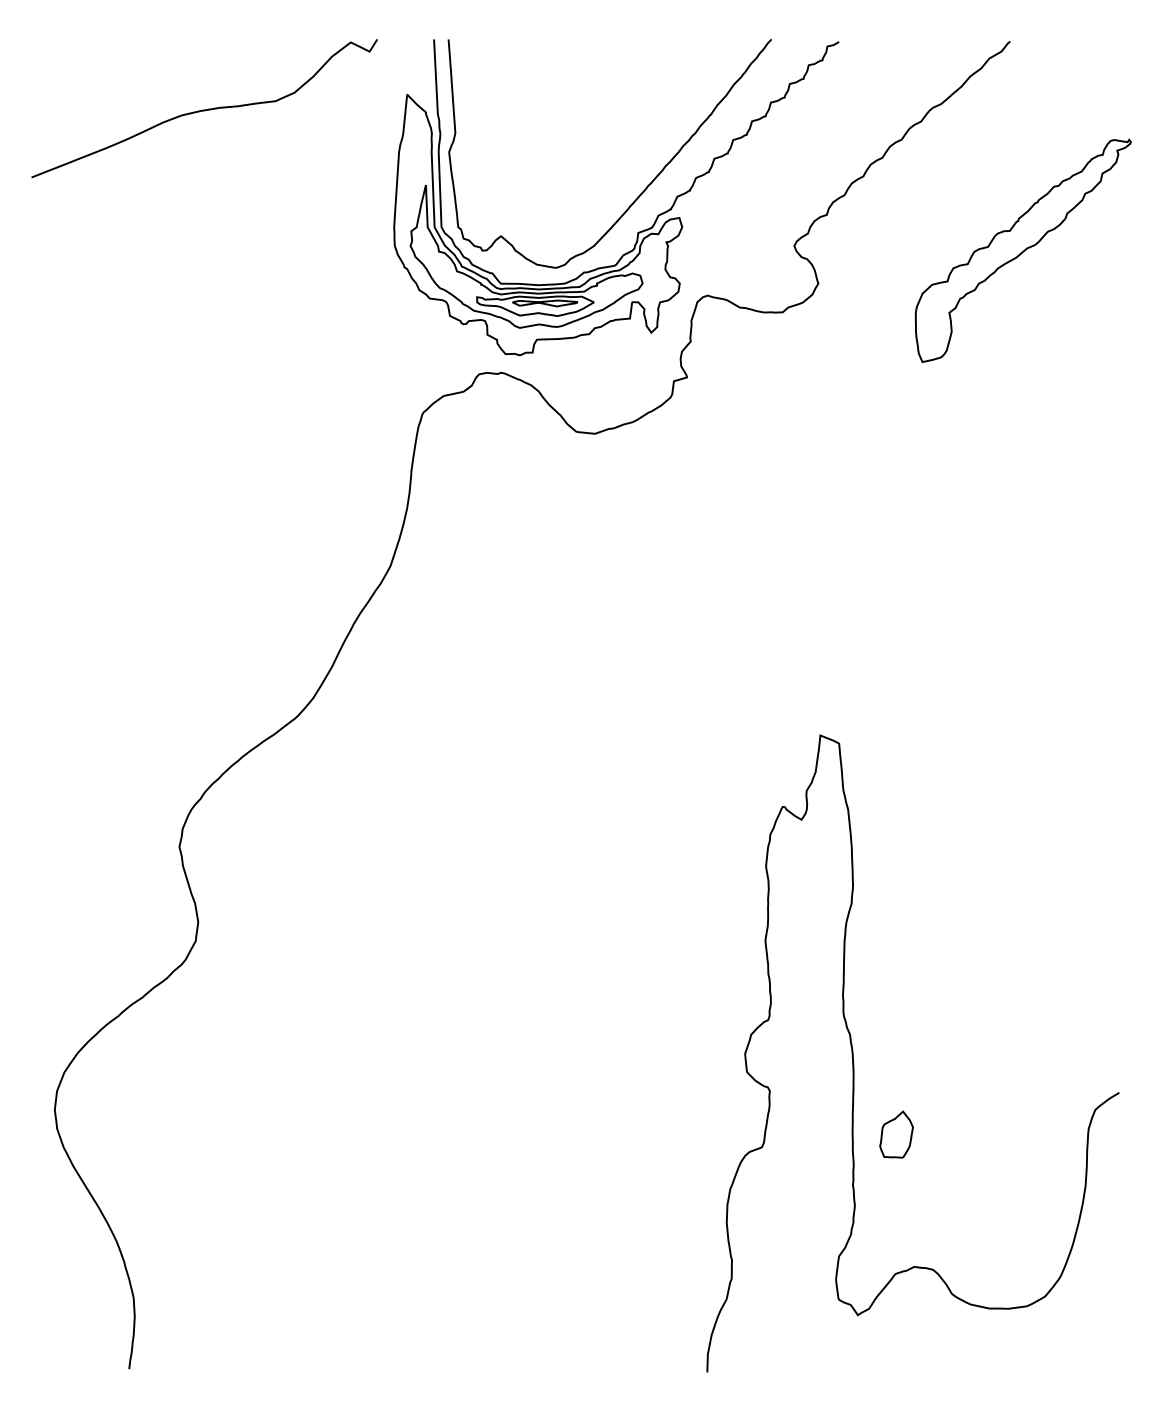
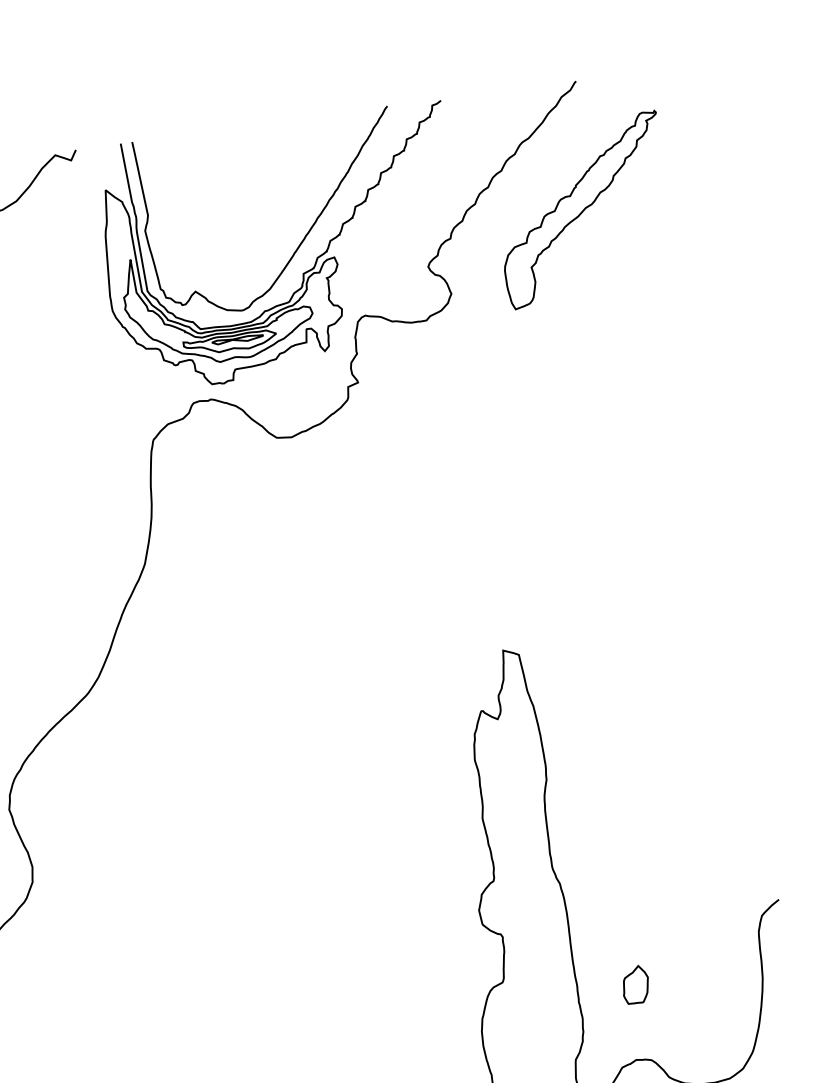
part: (1023, 250) -> (583, 210), moved
part: (896, 1134) -> (635, 984), moved

